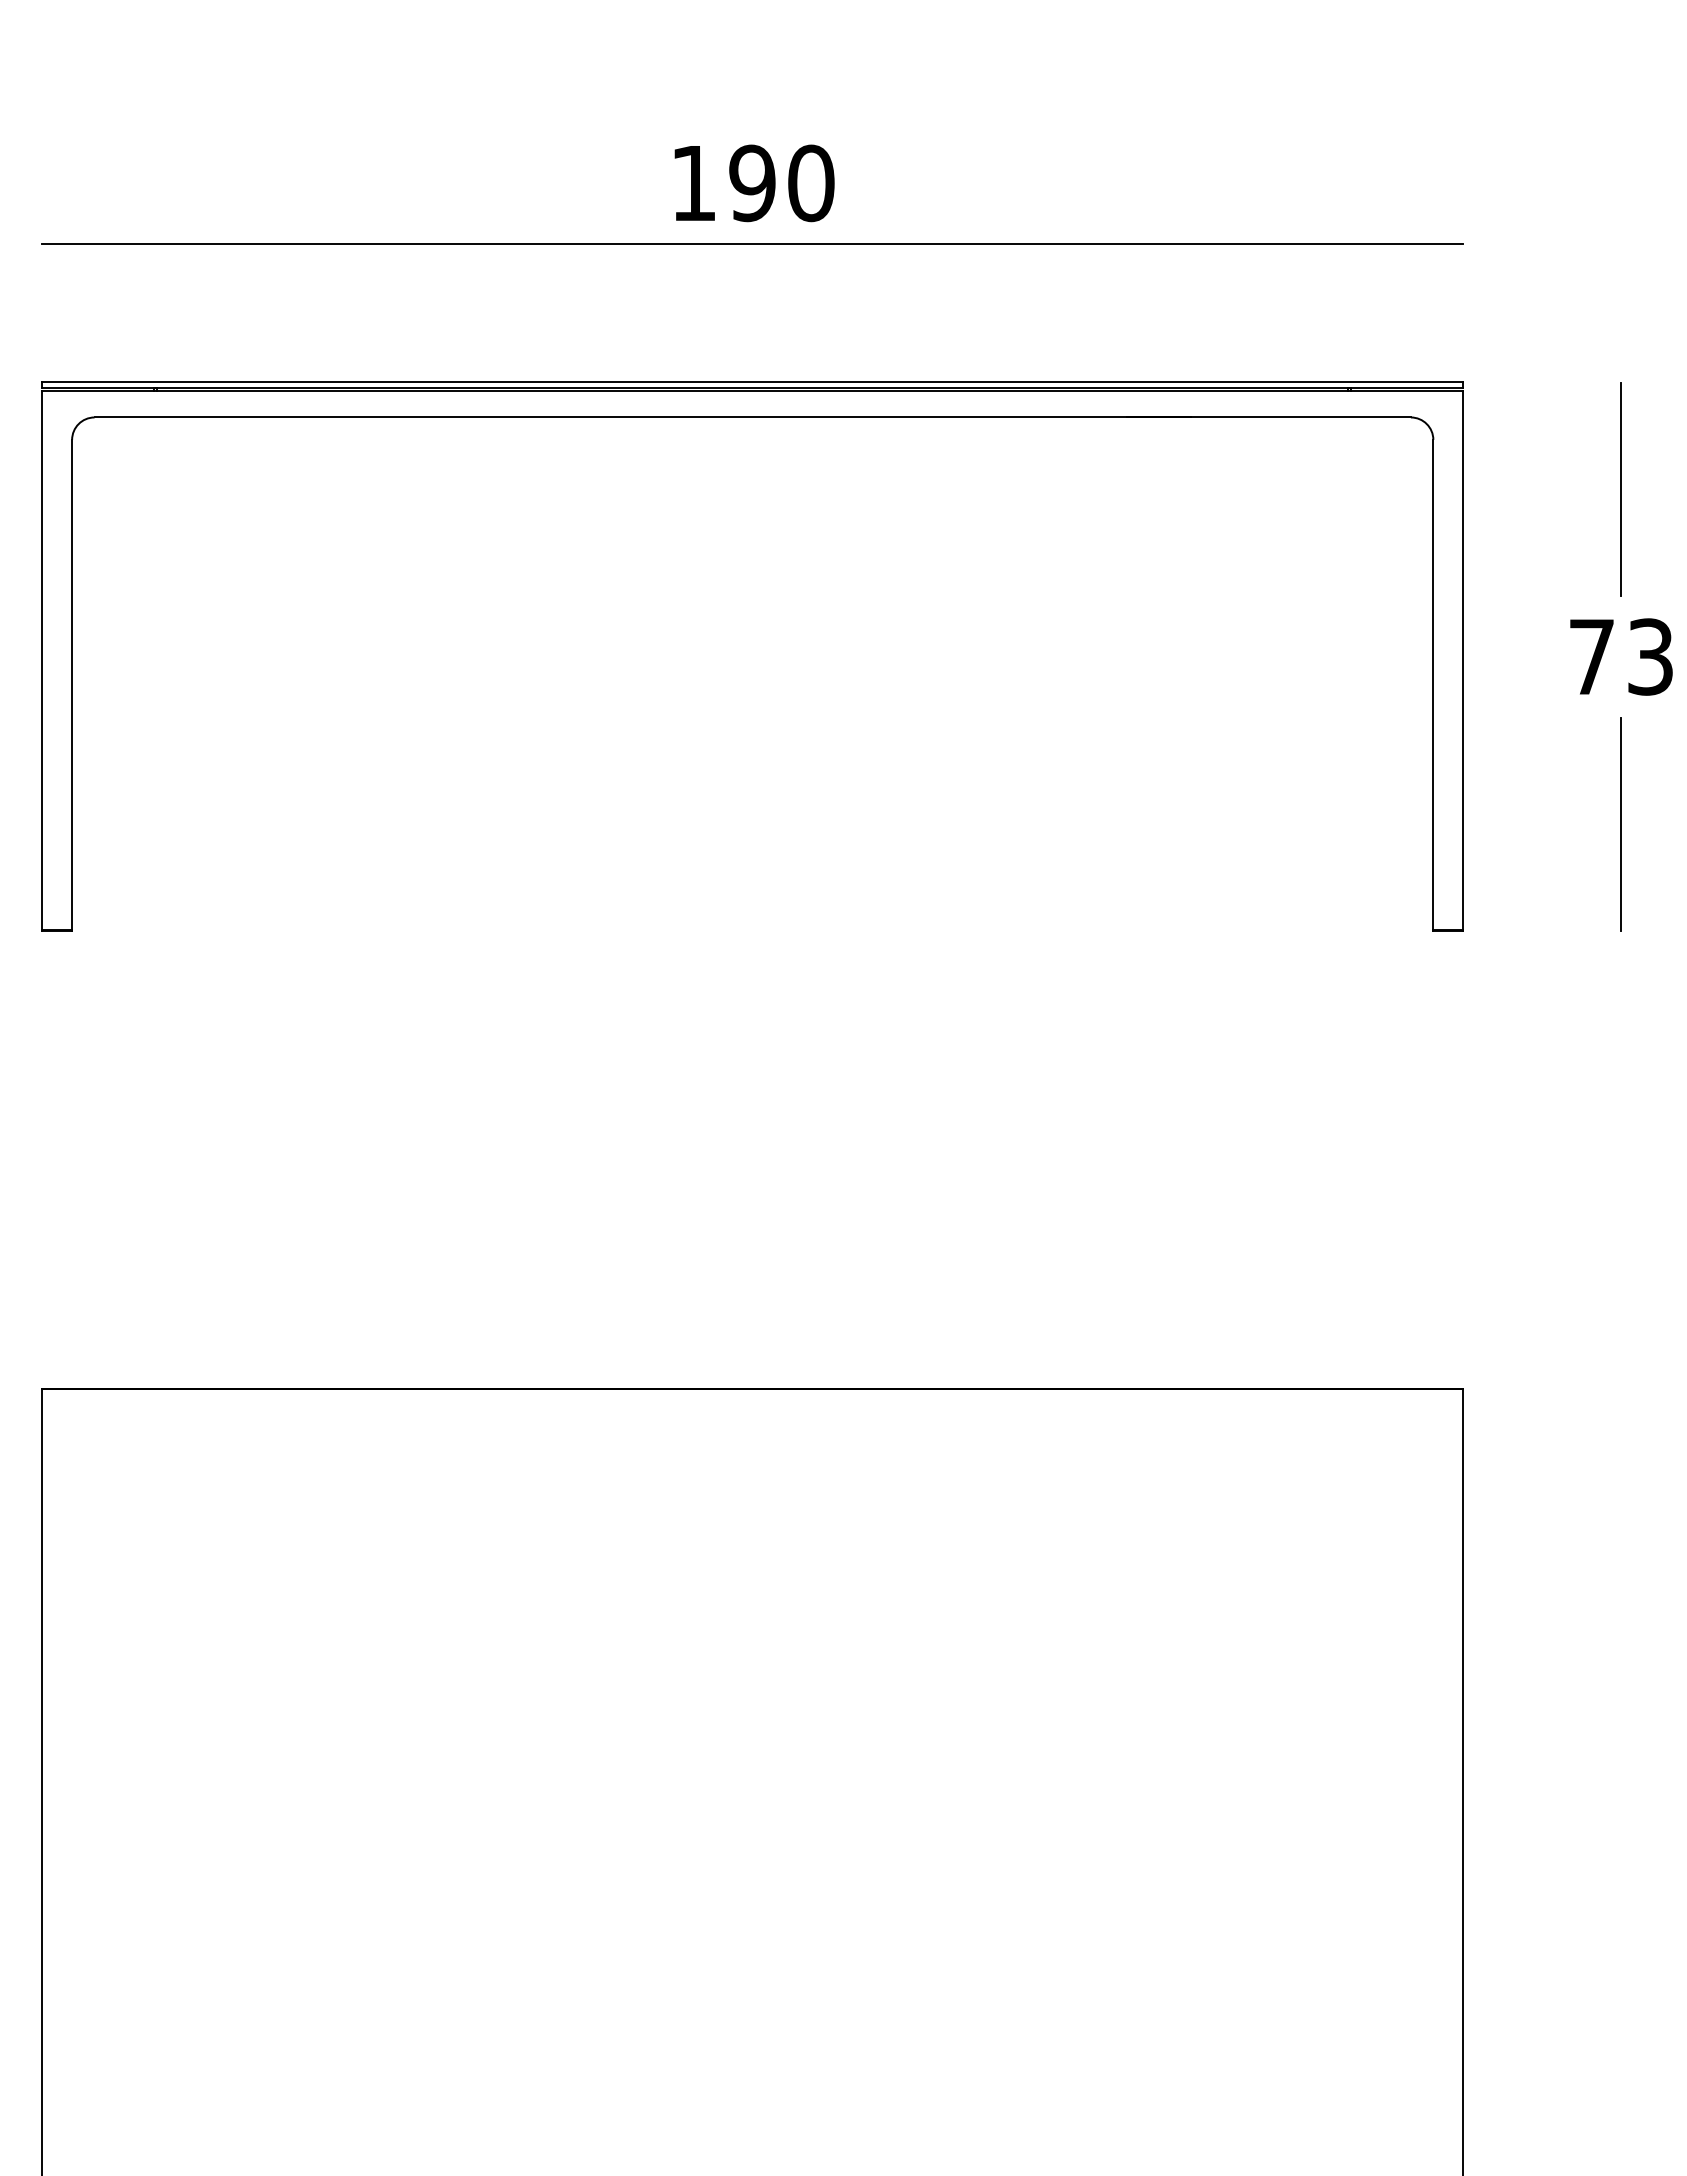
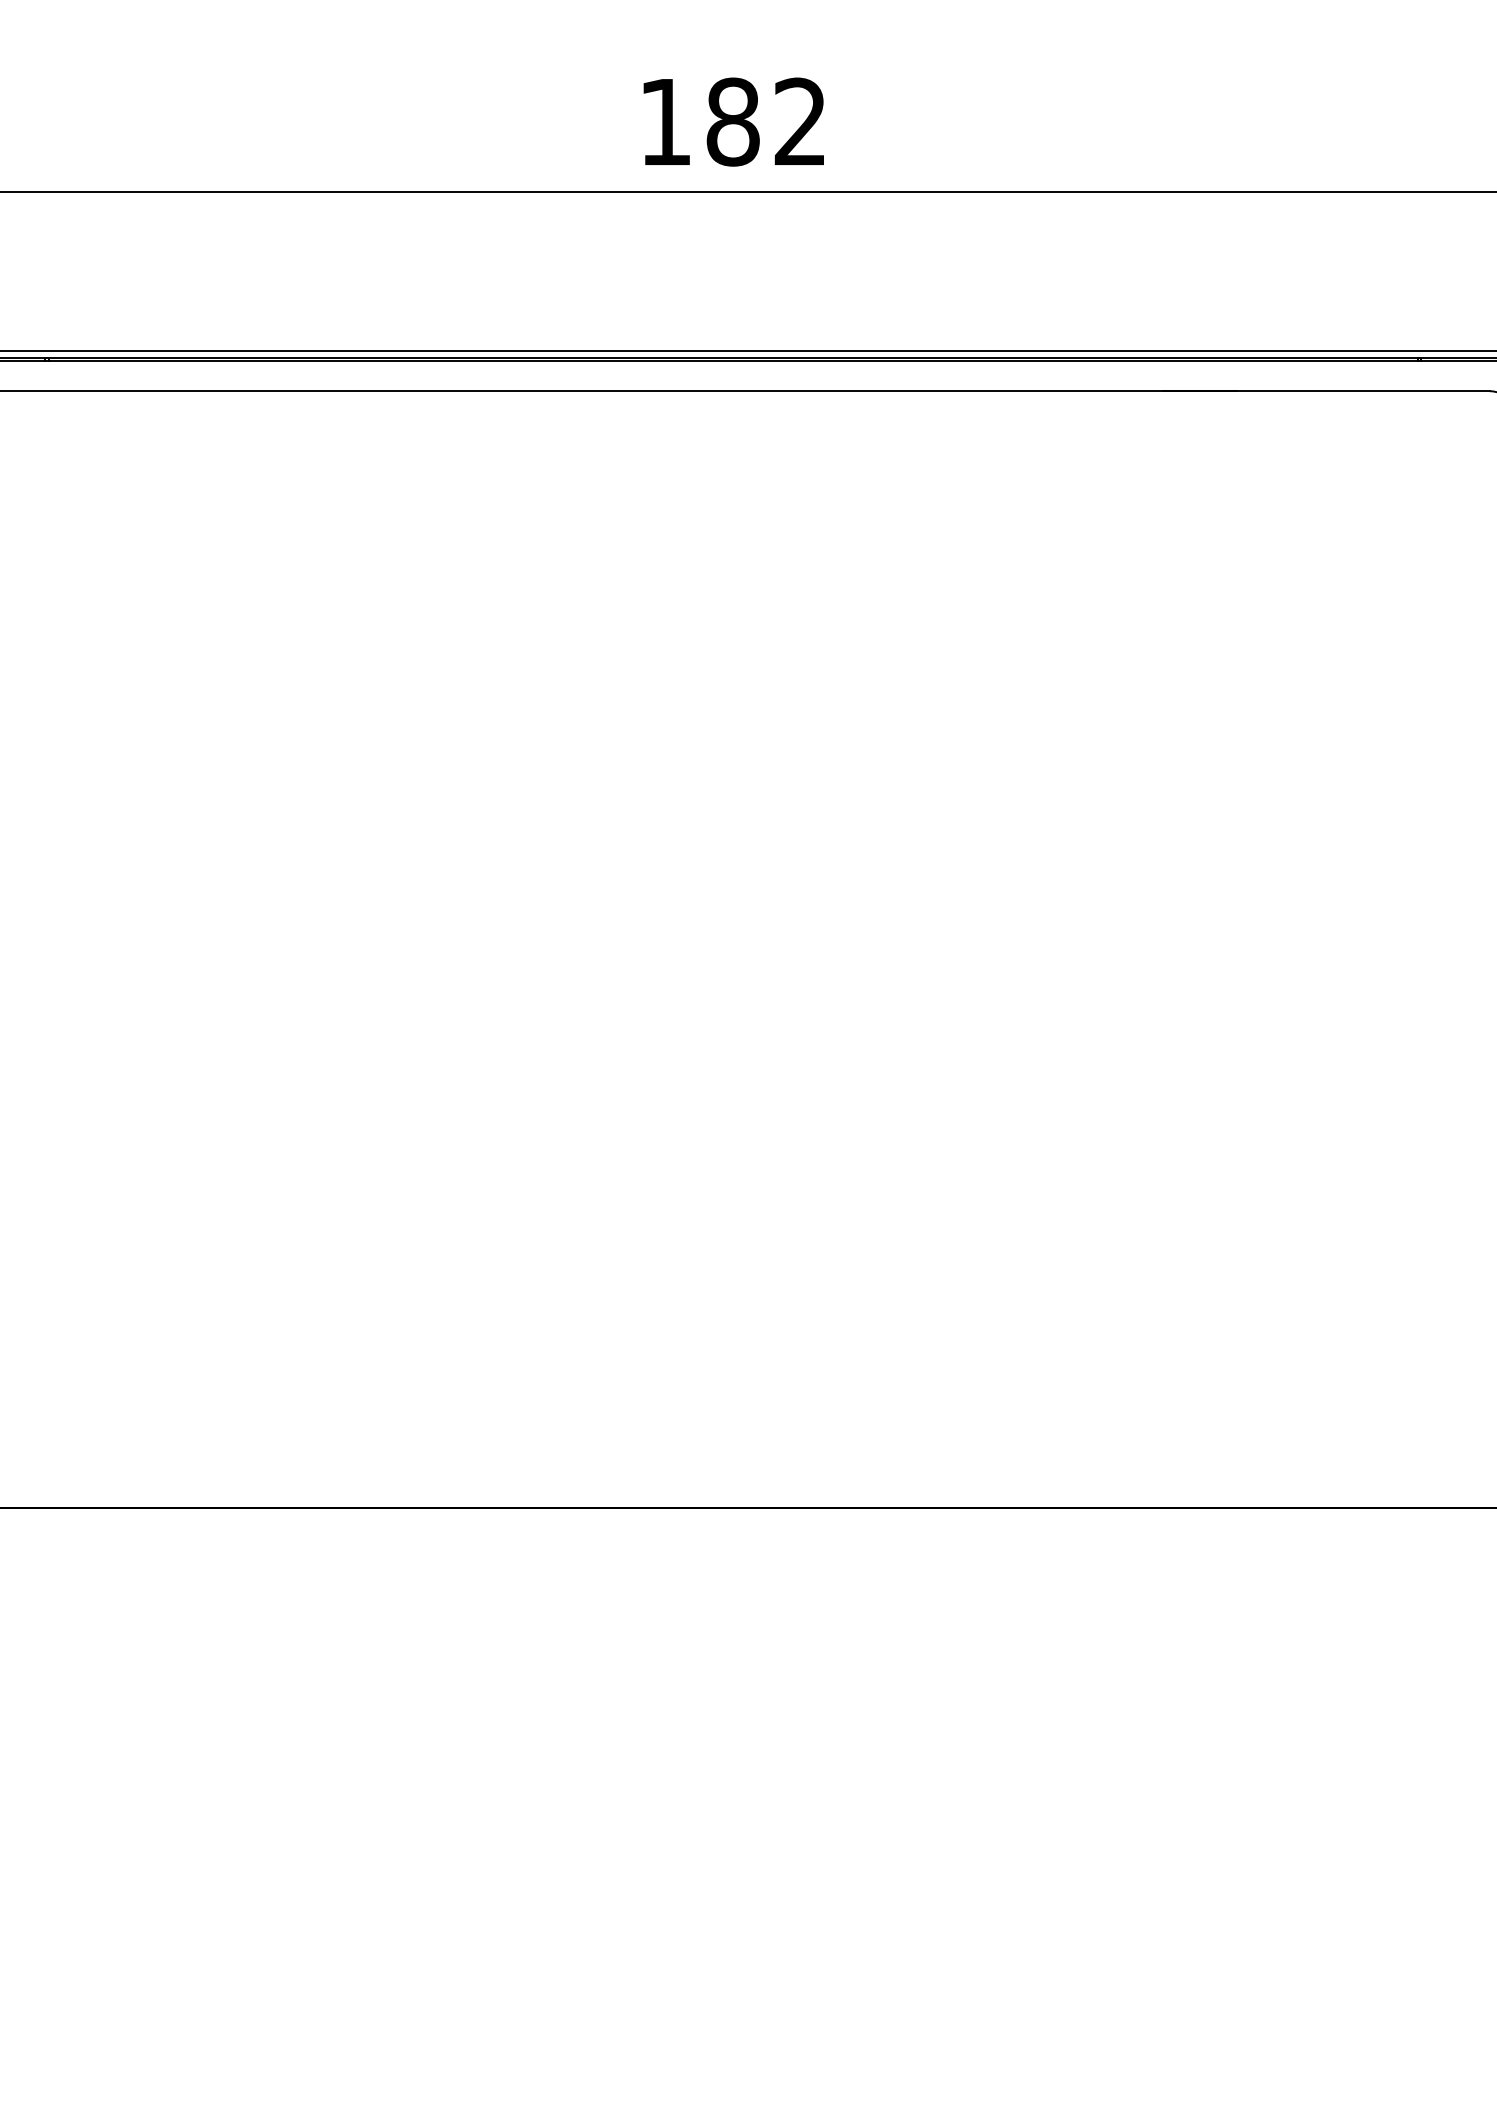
text: (781, 183) -> (766, 122), 190 -> 182

